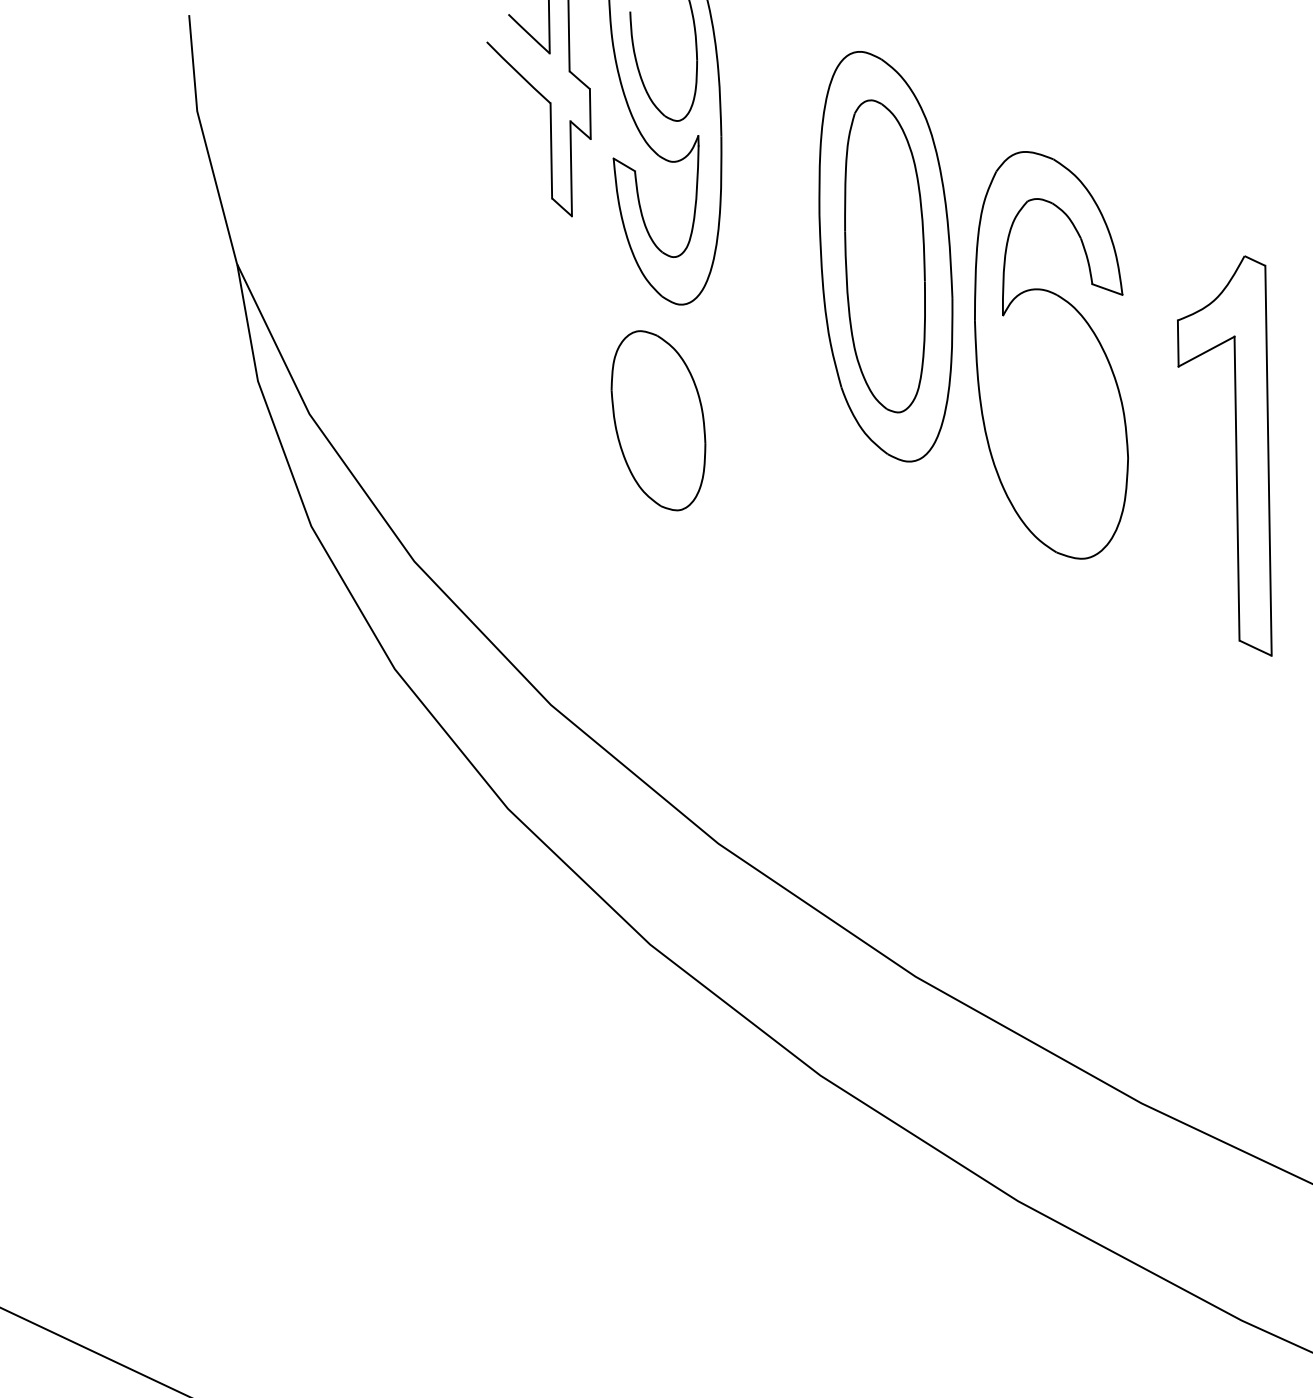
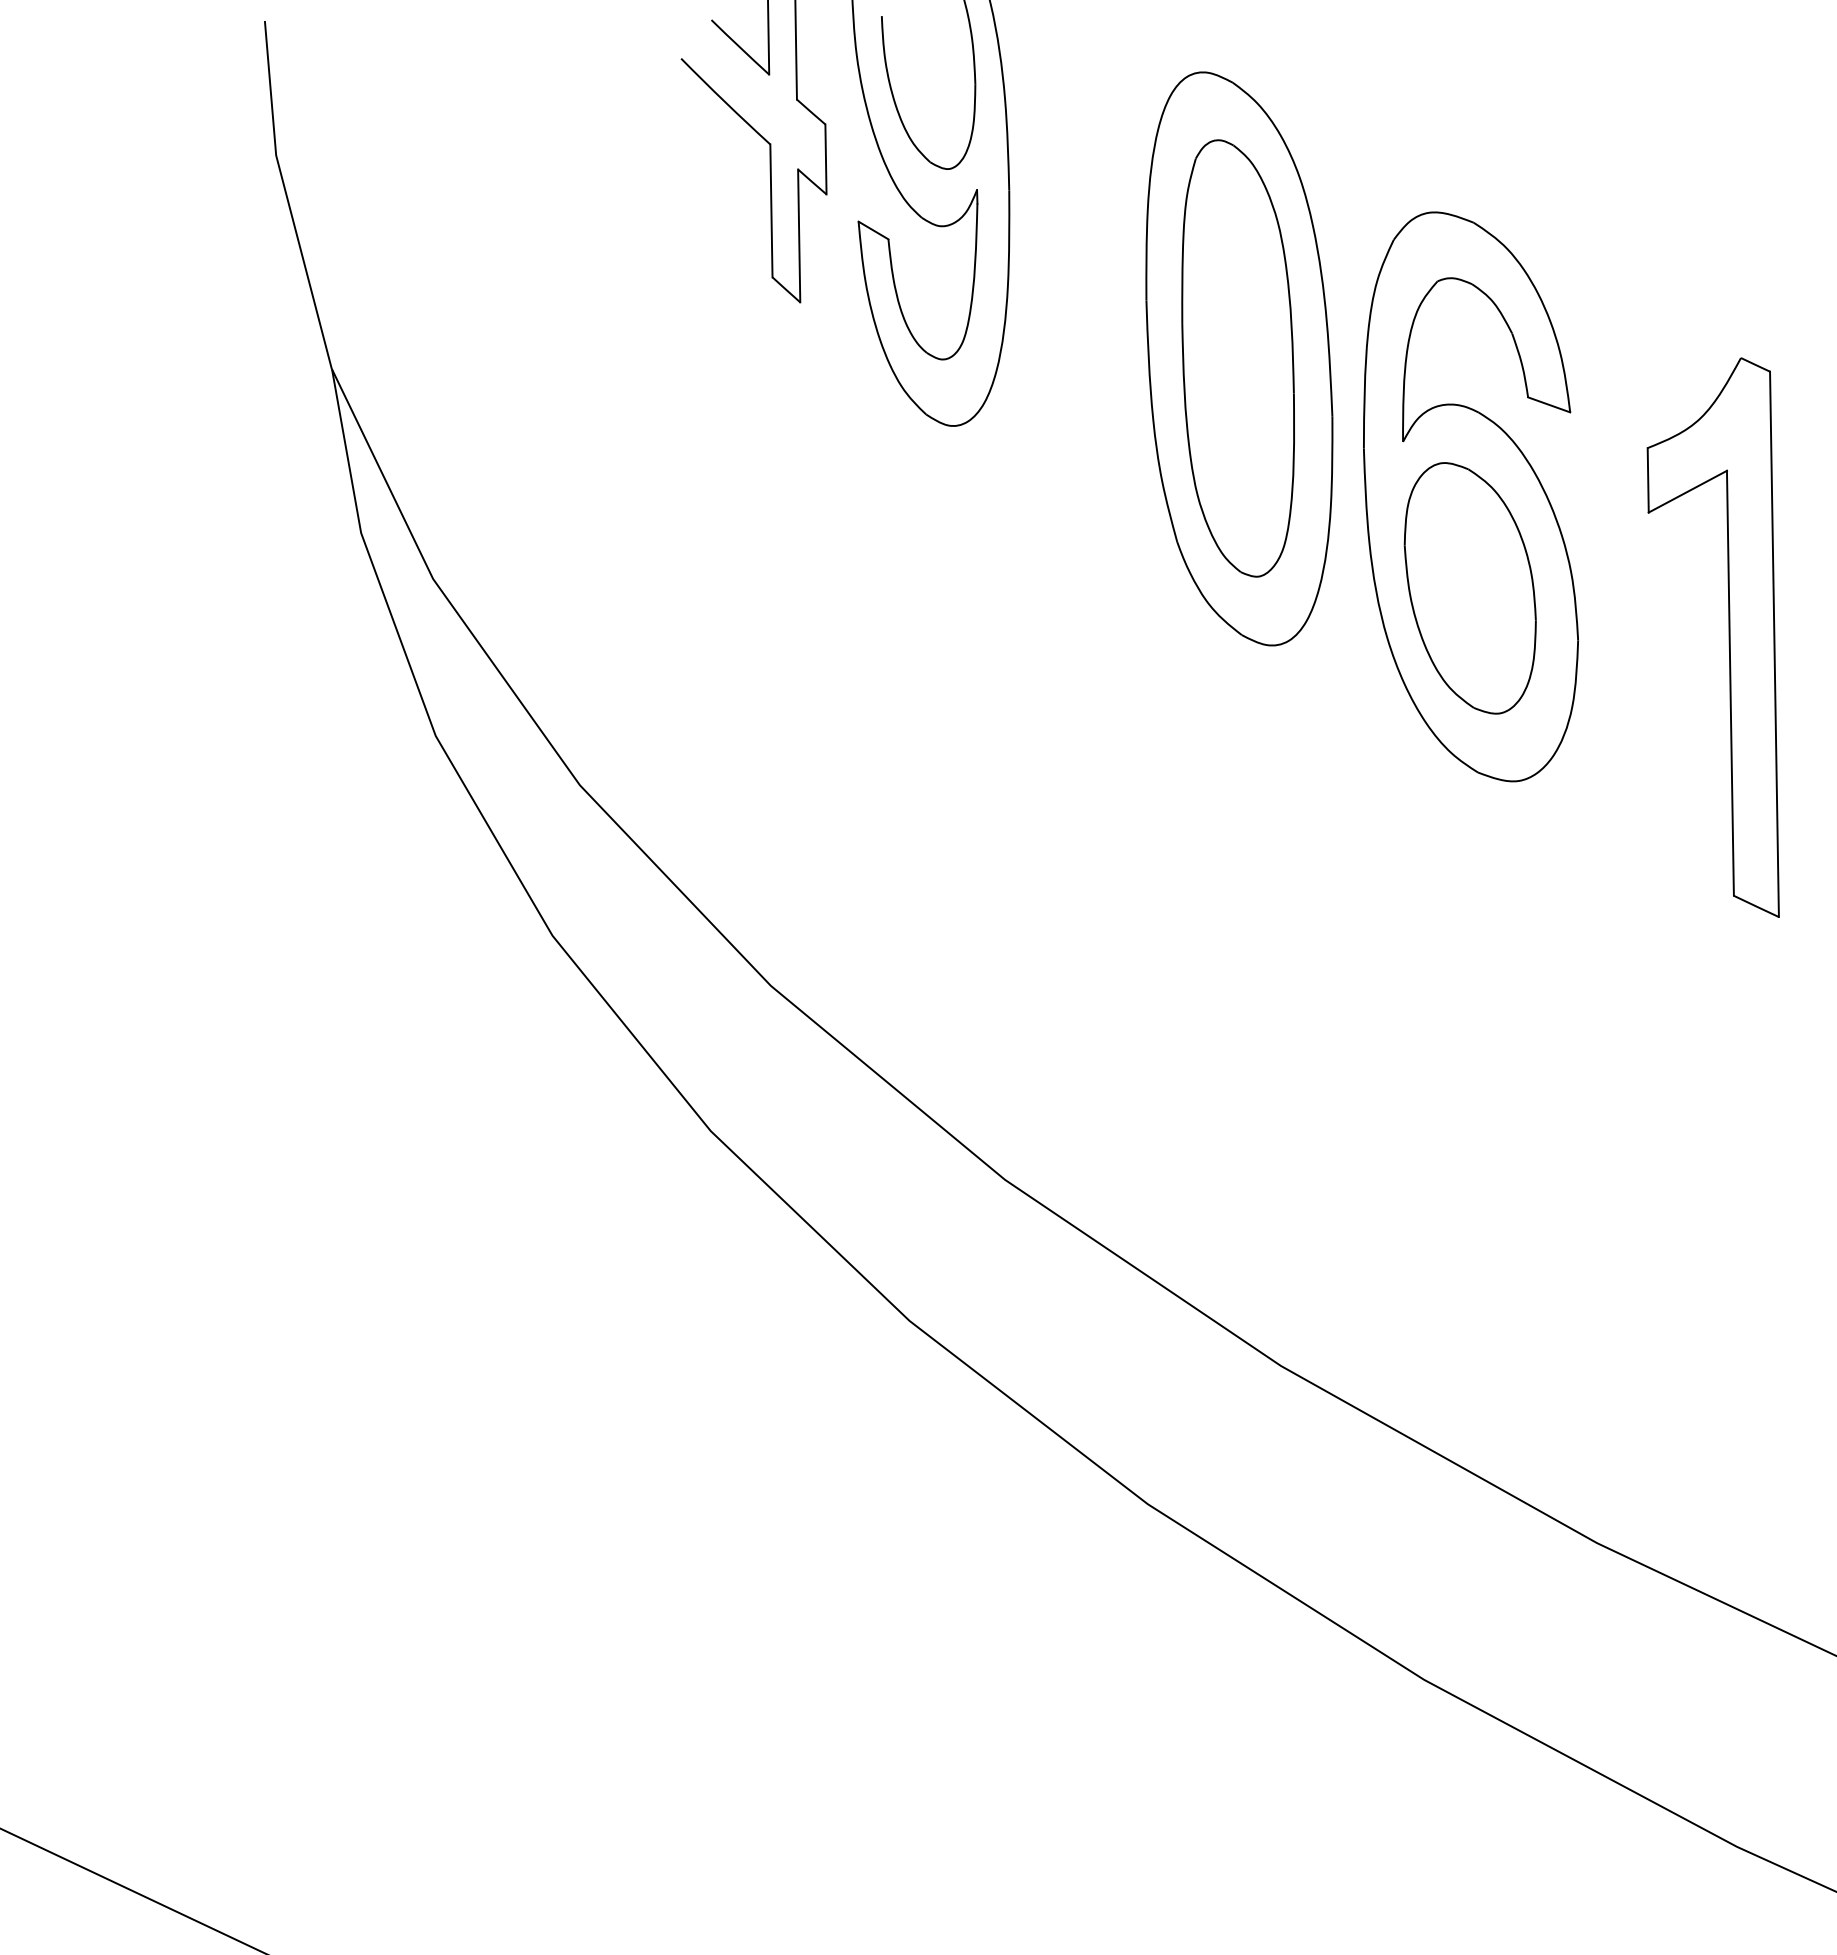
part: (657, 420) -> (1469, 588), moved

